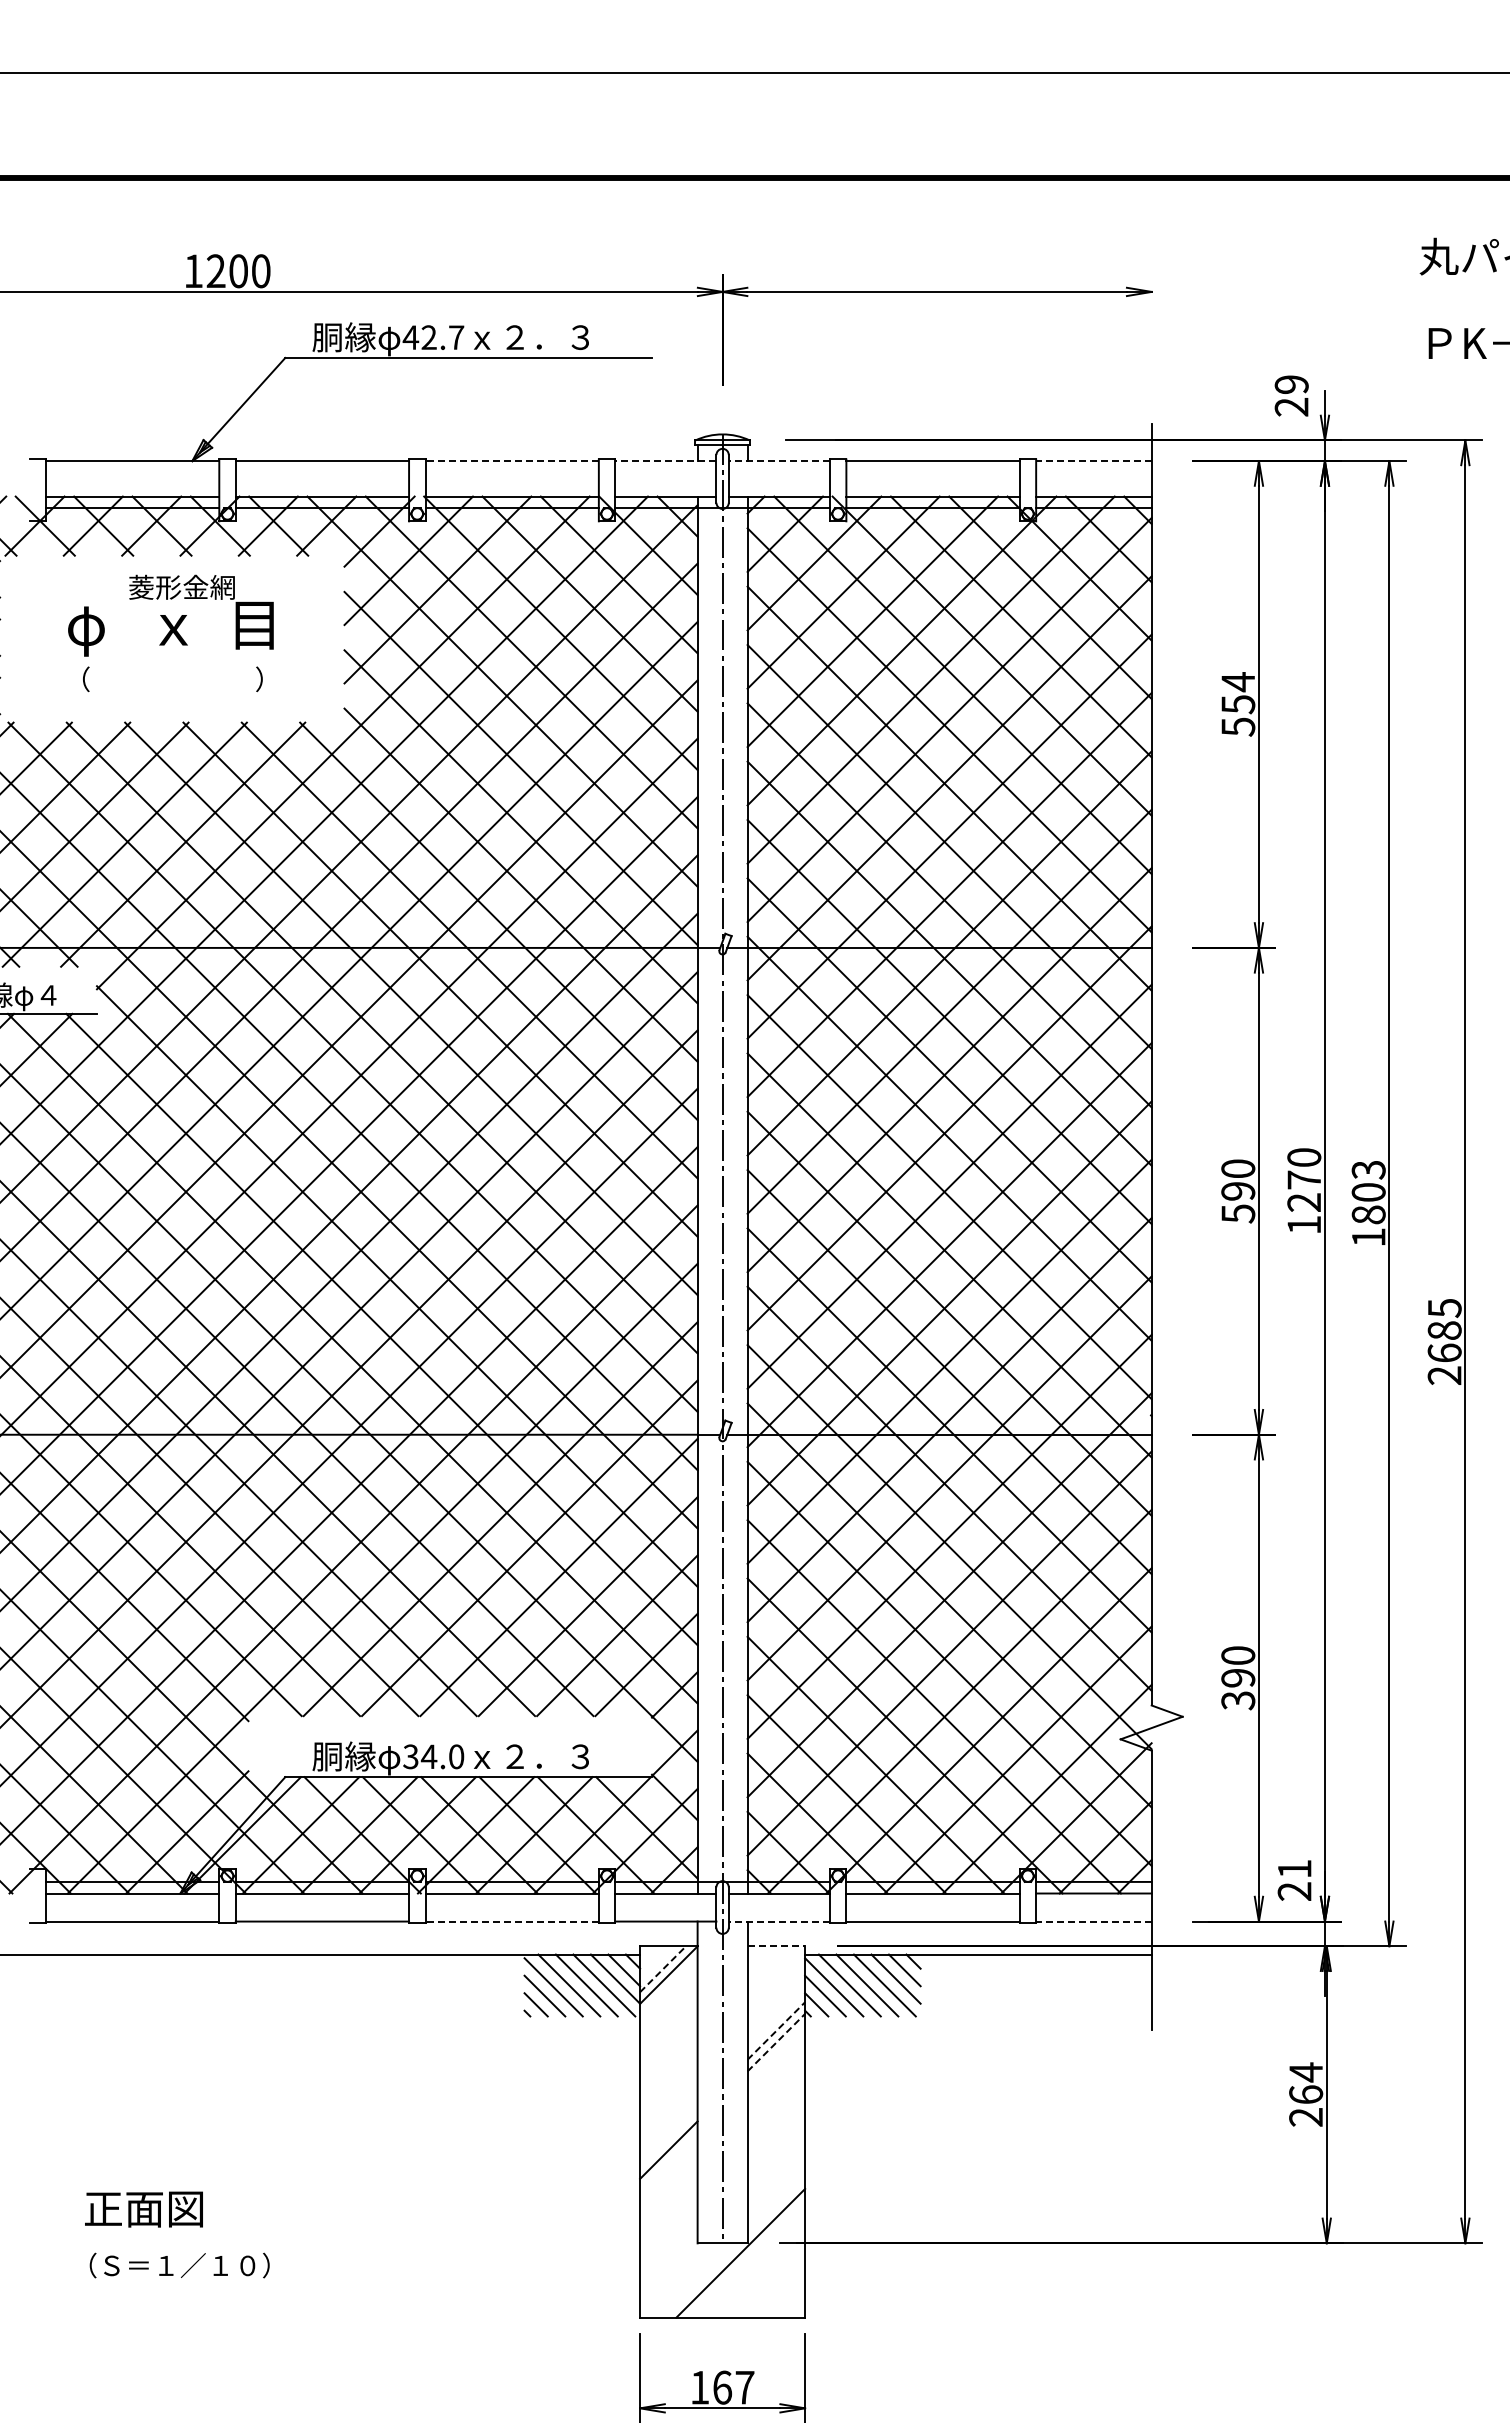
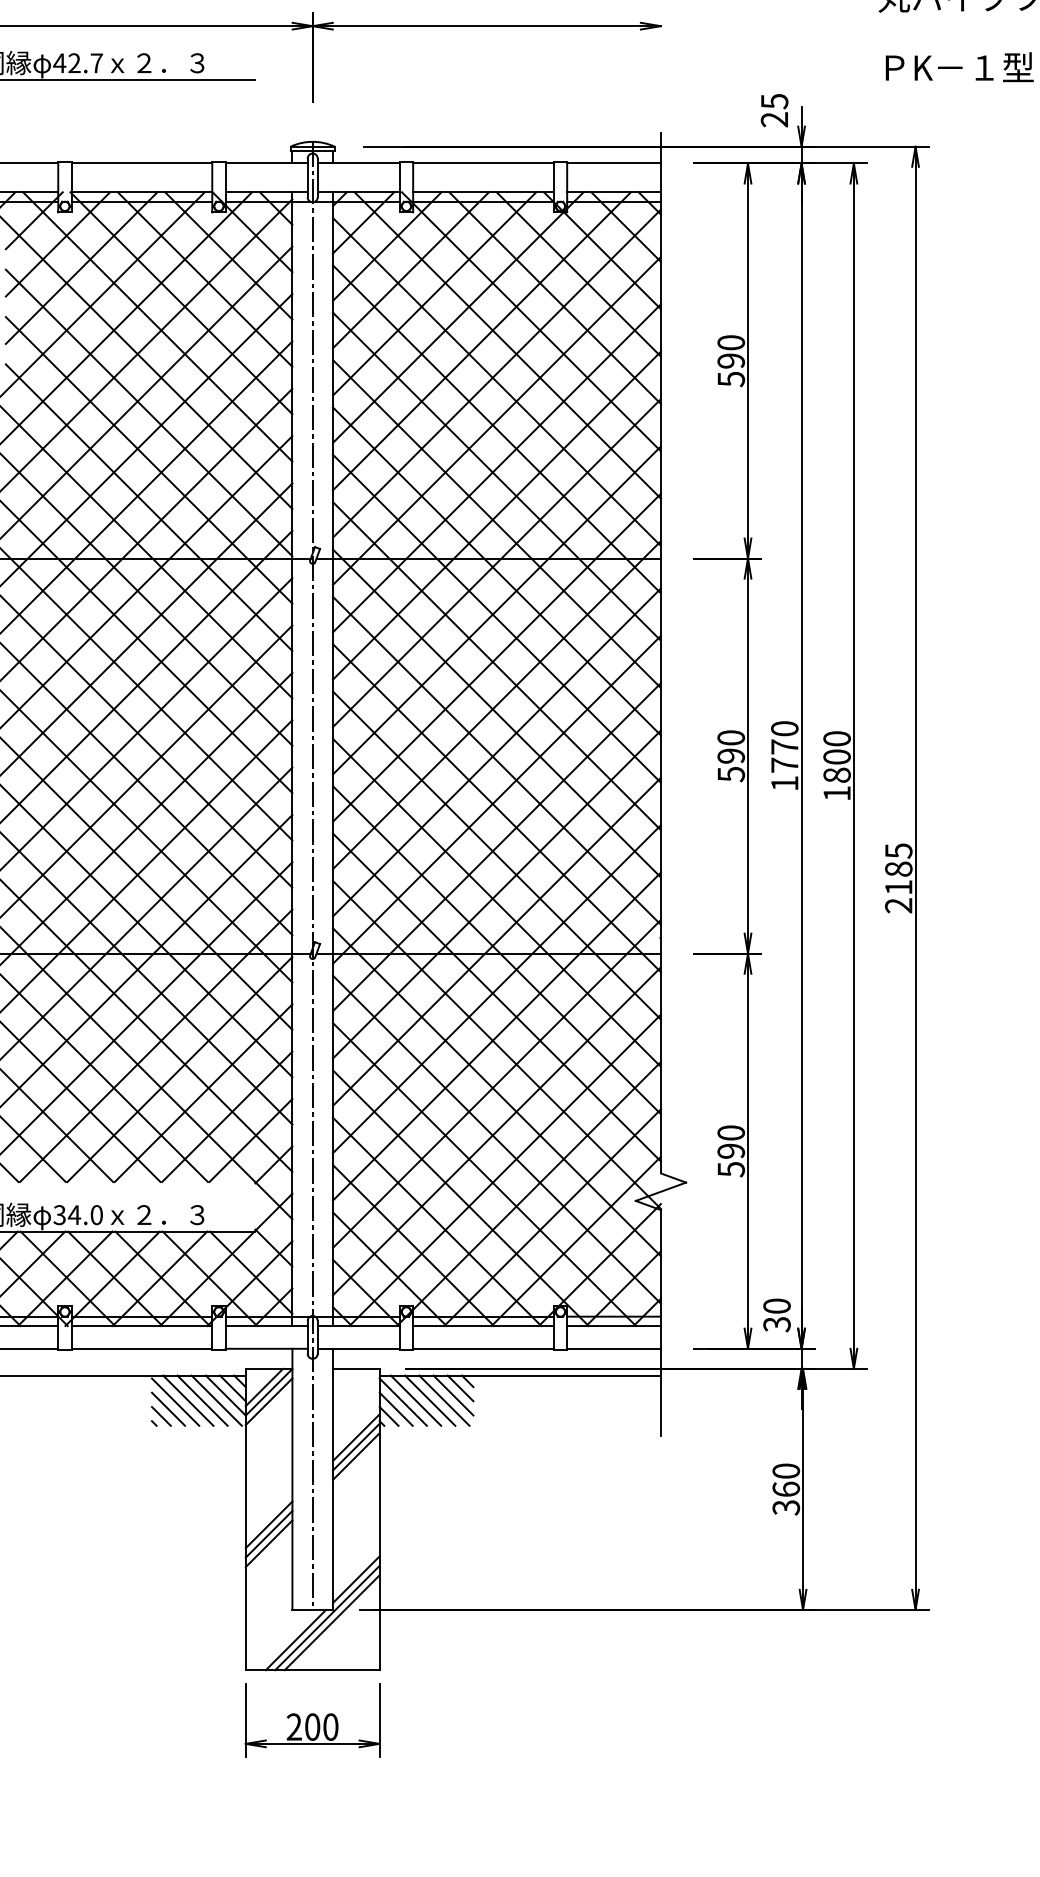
text: (1291, 384) -> (774, 101), 29 -> 25
line: (512, 461) -> (142, 163), dashed -> solid
line: (665, 461) -> (266, 163), dashed -> solid
line: (779, 461) -> (358, 163), dashed -> solid
line: (1093, 461) -> (613, 163), dashed -> solid
text: (1238, 693) -> (731, 352), 554 -> 590
text: (1368, 1169) -> (836, 738), 1803 -> 1800
text: (1303, 1202) -> (784, 765), 1270 -> 1770
text: (1444, 1352) -> (898, 886), 2685 -> 2185
text: (1238, 1700) -> (731, 1169), 390 -> 590
text: (1294, 1880) -> (776, 1315), 21 -> 30
line: (512, 1921) -> (142, 1348), dashed -> solid
line: (779, 1921) -> (358, 1348), dashed -> solid
line: (1093, 1921) -> (613, 1348), dashed -> solid
line: (776, 1946) -> (356, 1369), dashed -> solid
line: (663, 1968) -> (264, 1386), dashed -> solid
line: (668, 1986) -> (268, 1401), added
line: (776, 2030) -> (356, 1437), dashed -> solid
line: (776, 2042) -> (356, 1446), dashed -> solid
line: (776, 2054) -> (356, 1456), added
text: (1306, 2094) -> (786, 1489), 264 -> 360
line: (668, 2138) -> (268, 1524), added
line: (668, 2161) -> (268, 1543), added
line: (776, 2205) -> (356, 1579), added
line: (746, 2258) -> (332, 1622), added
line: (701, 2280) -> (295, 1640), added
text: (722, 2387) -> (312, 1726), 167 -> 200

